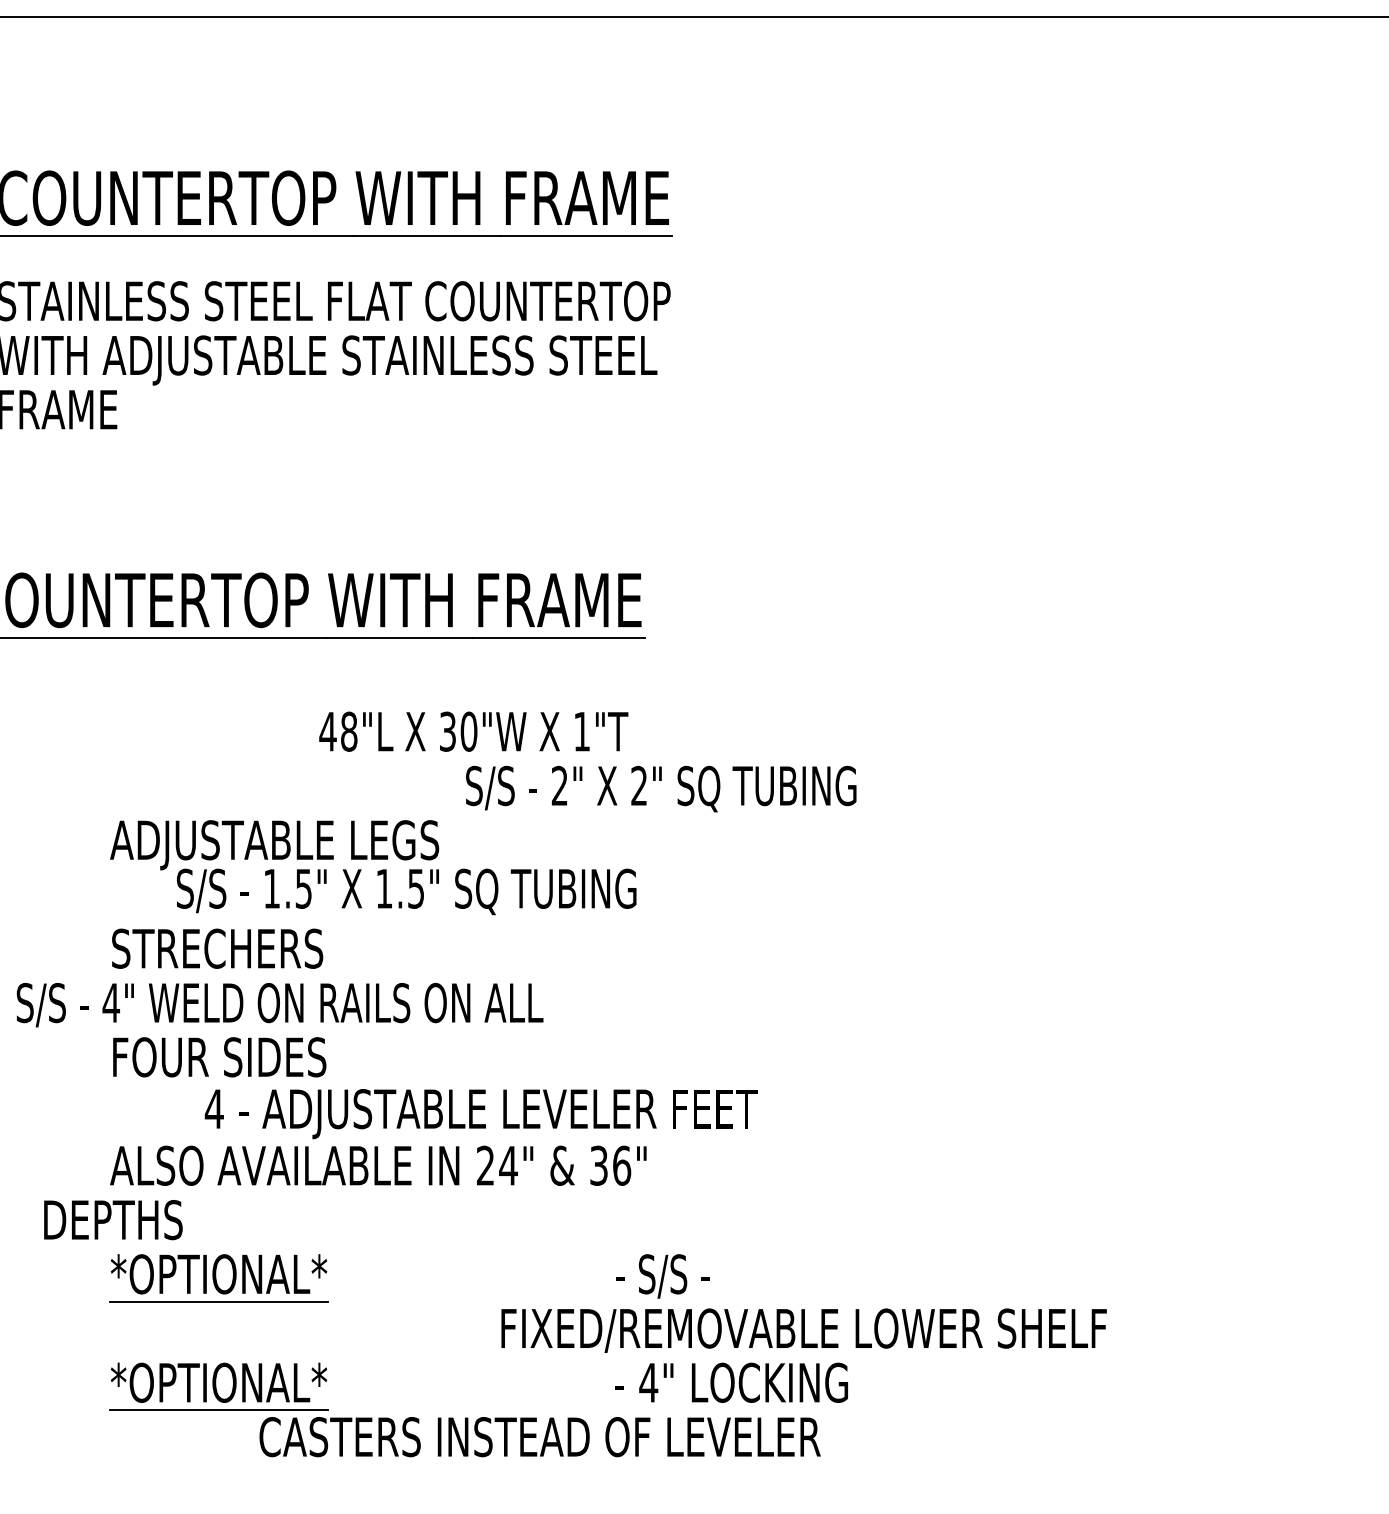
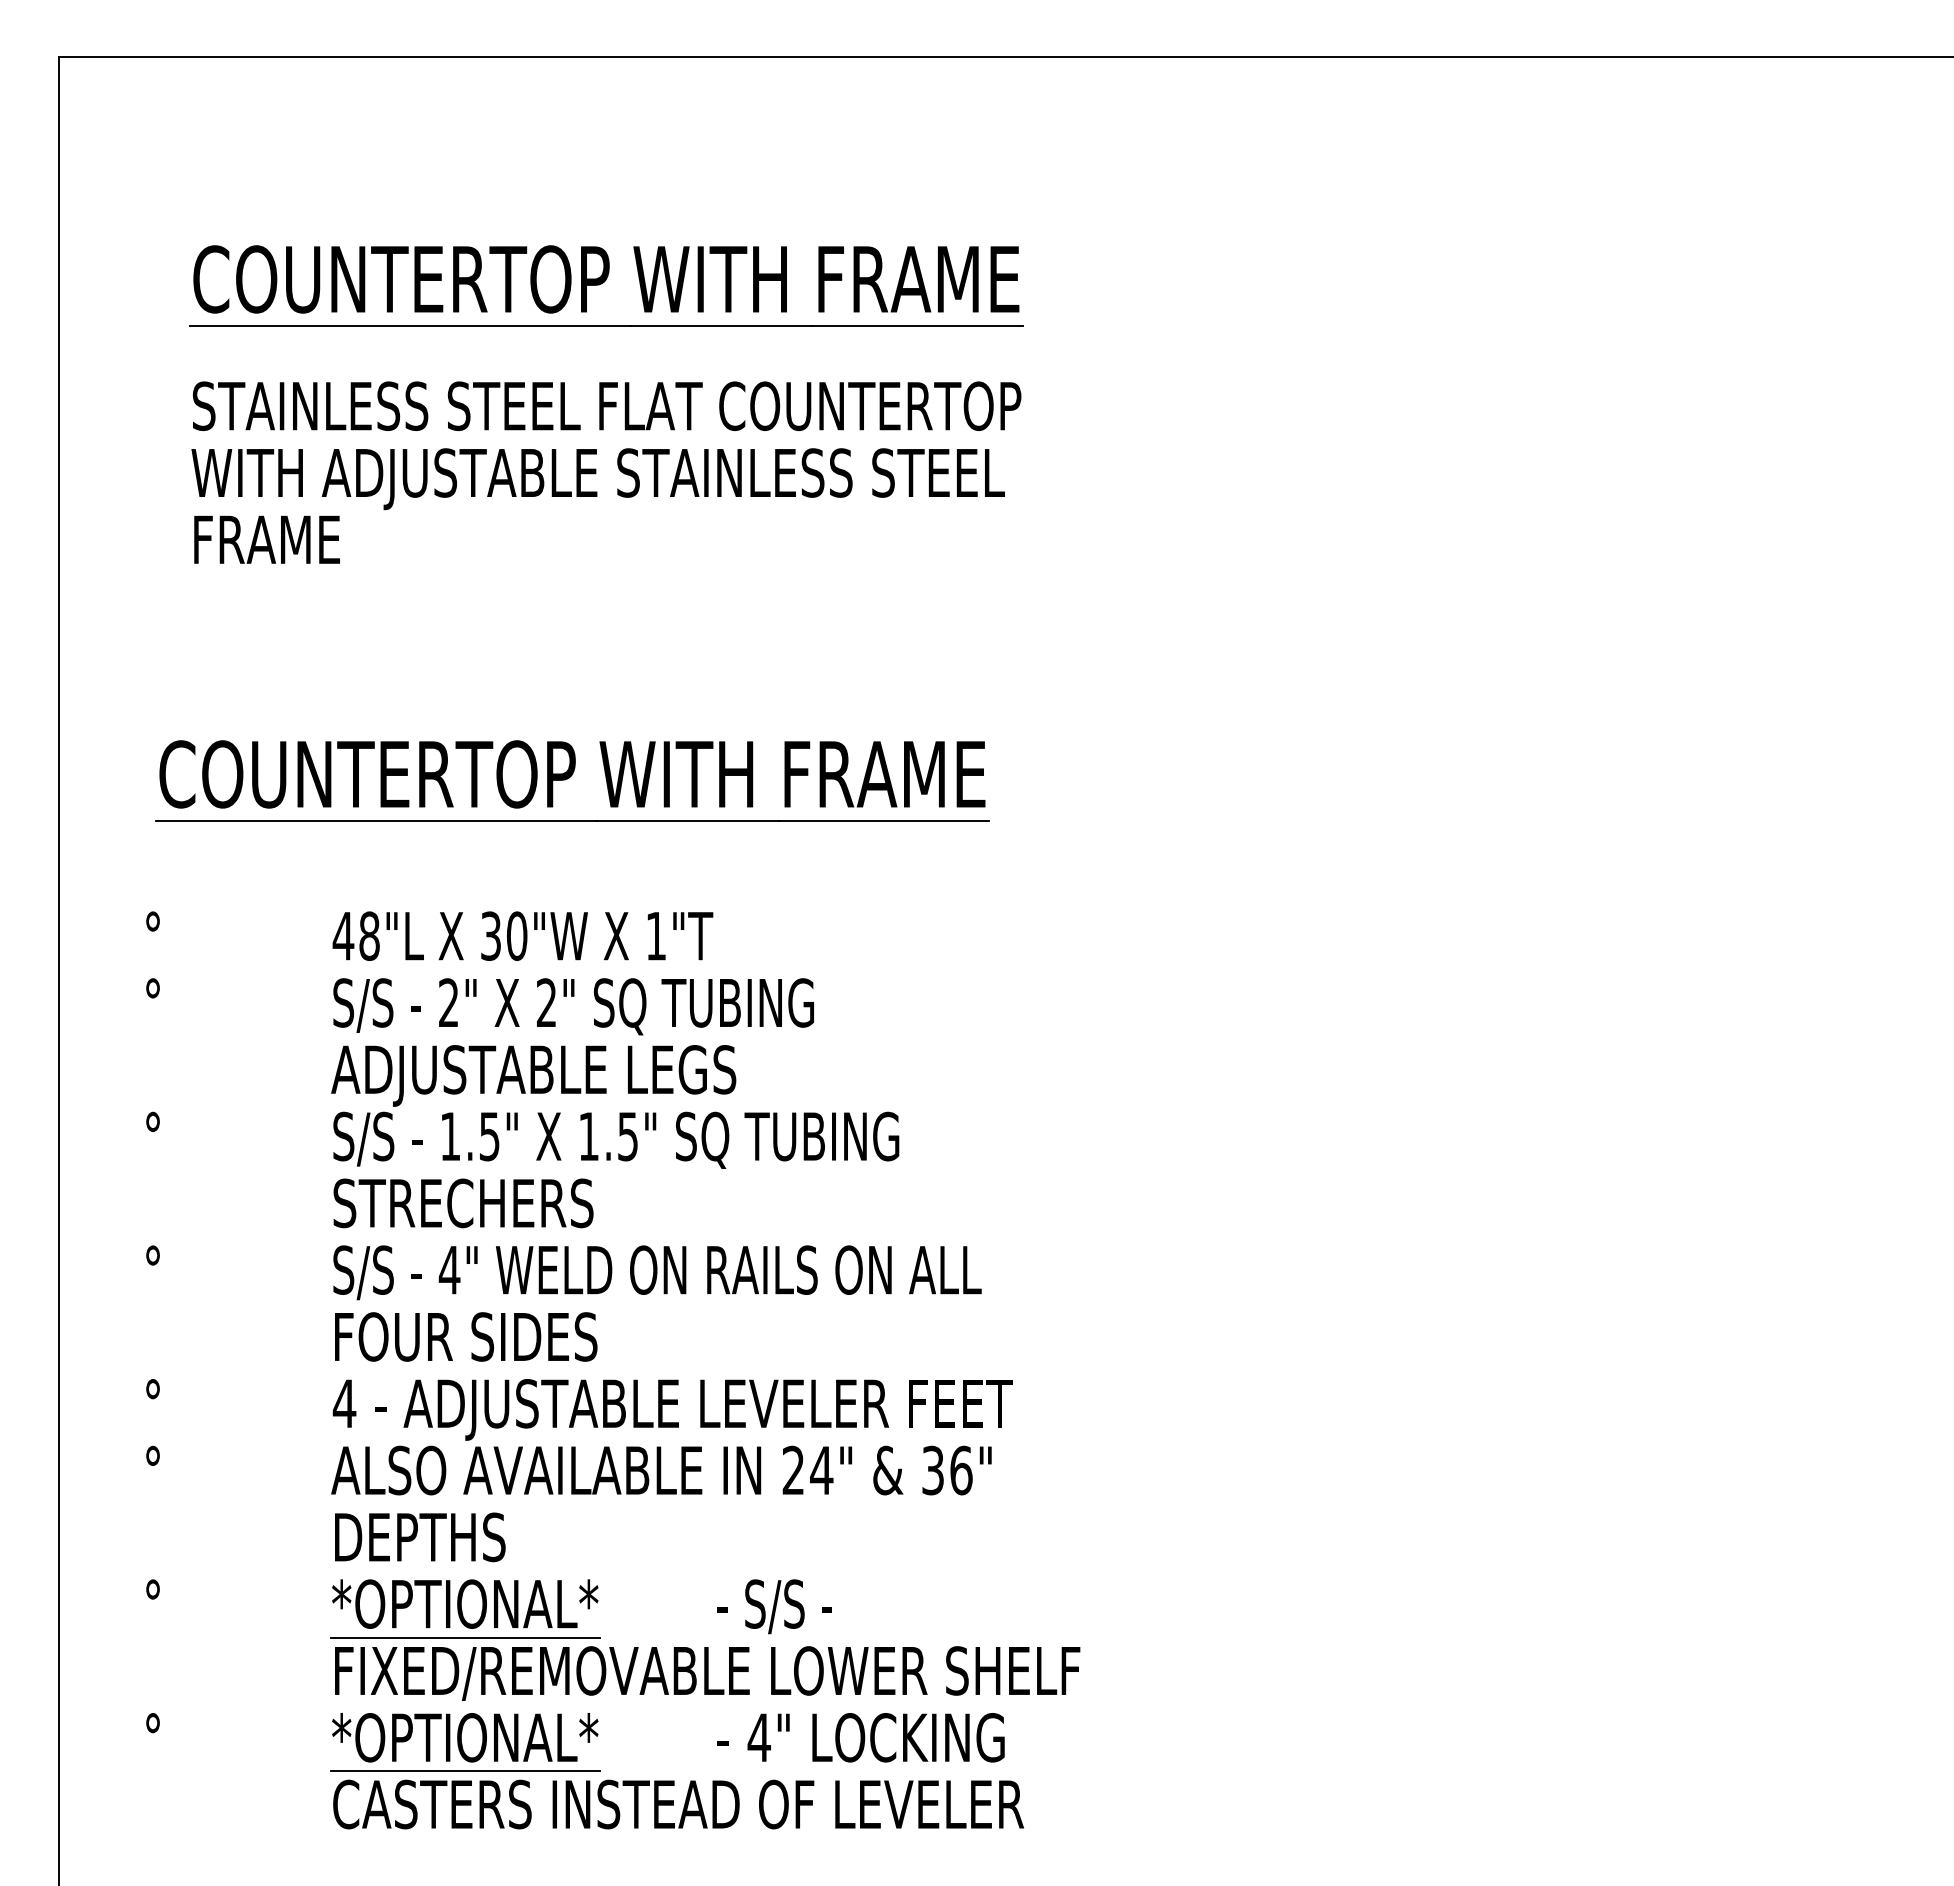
text: (473, 731) -> (522, 935), moved
text: (661, 788) -> (573, 1006), moved
text: (406, 891) -> (616, 1139), moved
text: (280, 1004) -> (657, 1272), moved
text: (480, 1113) -> (672, 1409), moved
text: (113, 1220) -> (420, 1537), moved
text: (662, 1276) -> (774, 1606), moved
text: (804, 1330) -> (707, 1673), moved
text: (730, 1382) -> (860, 1737), moved
text: (540, 1437) -> (678, 1804), moved

